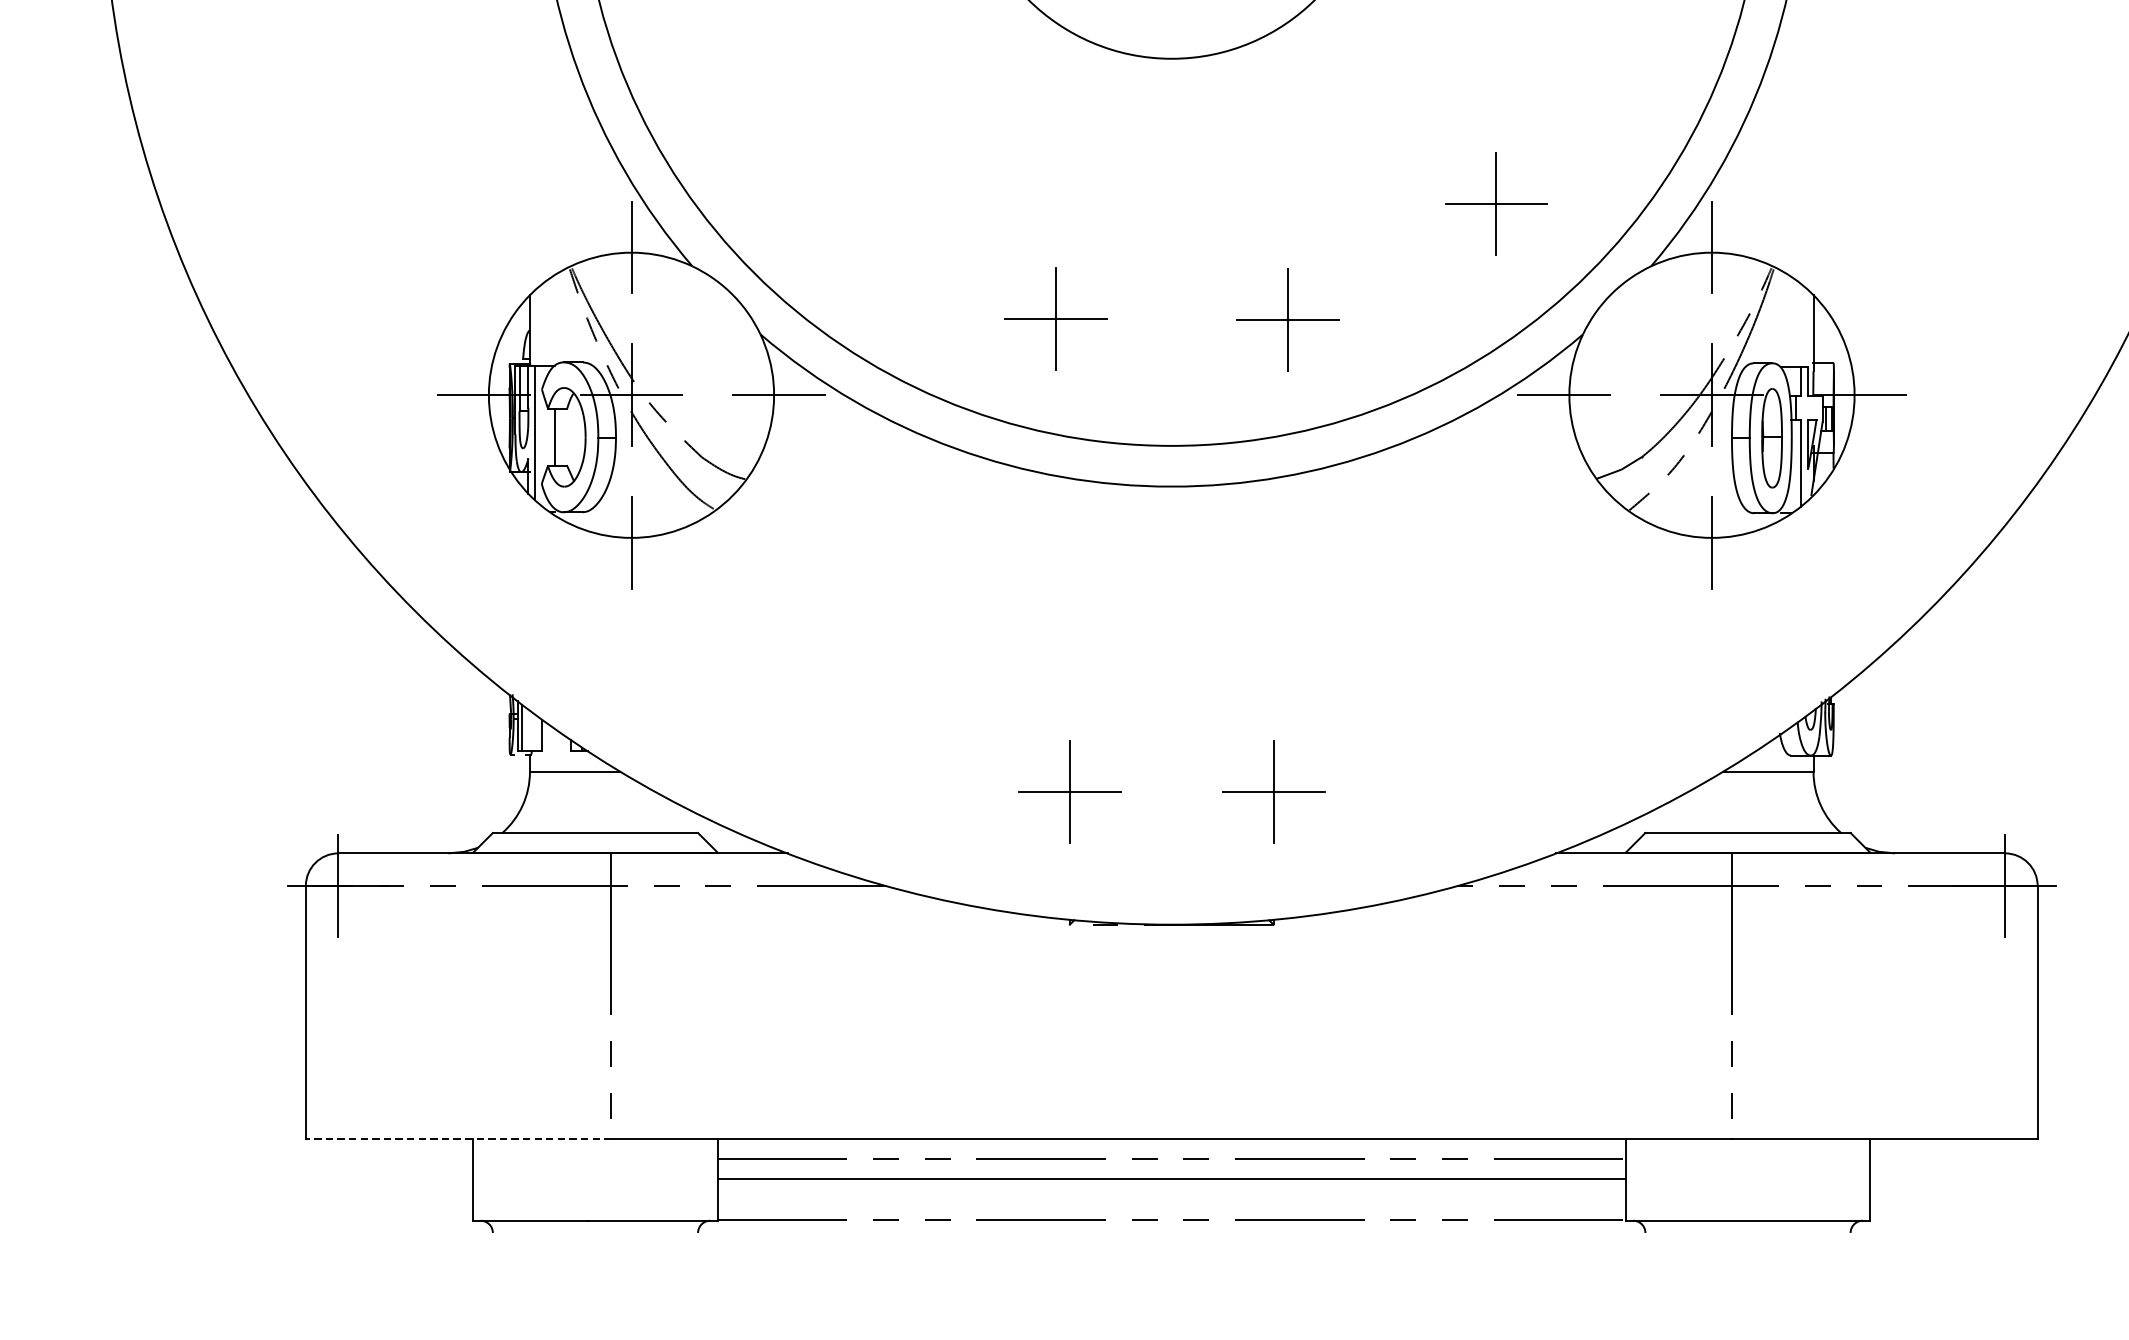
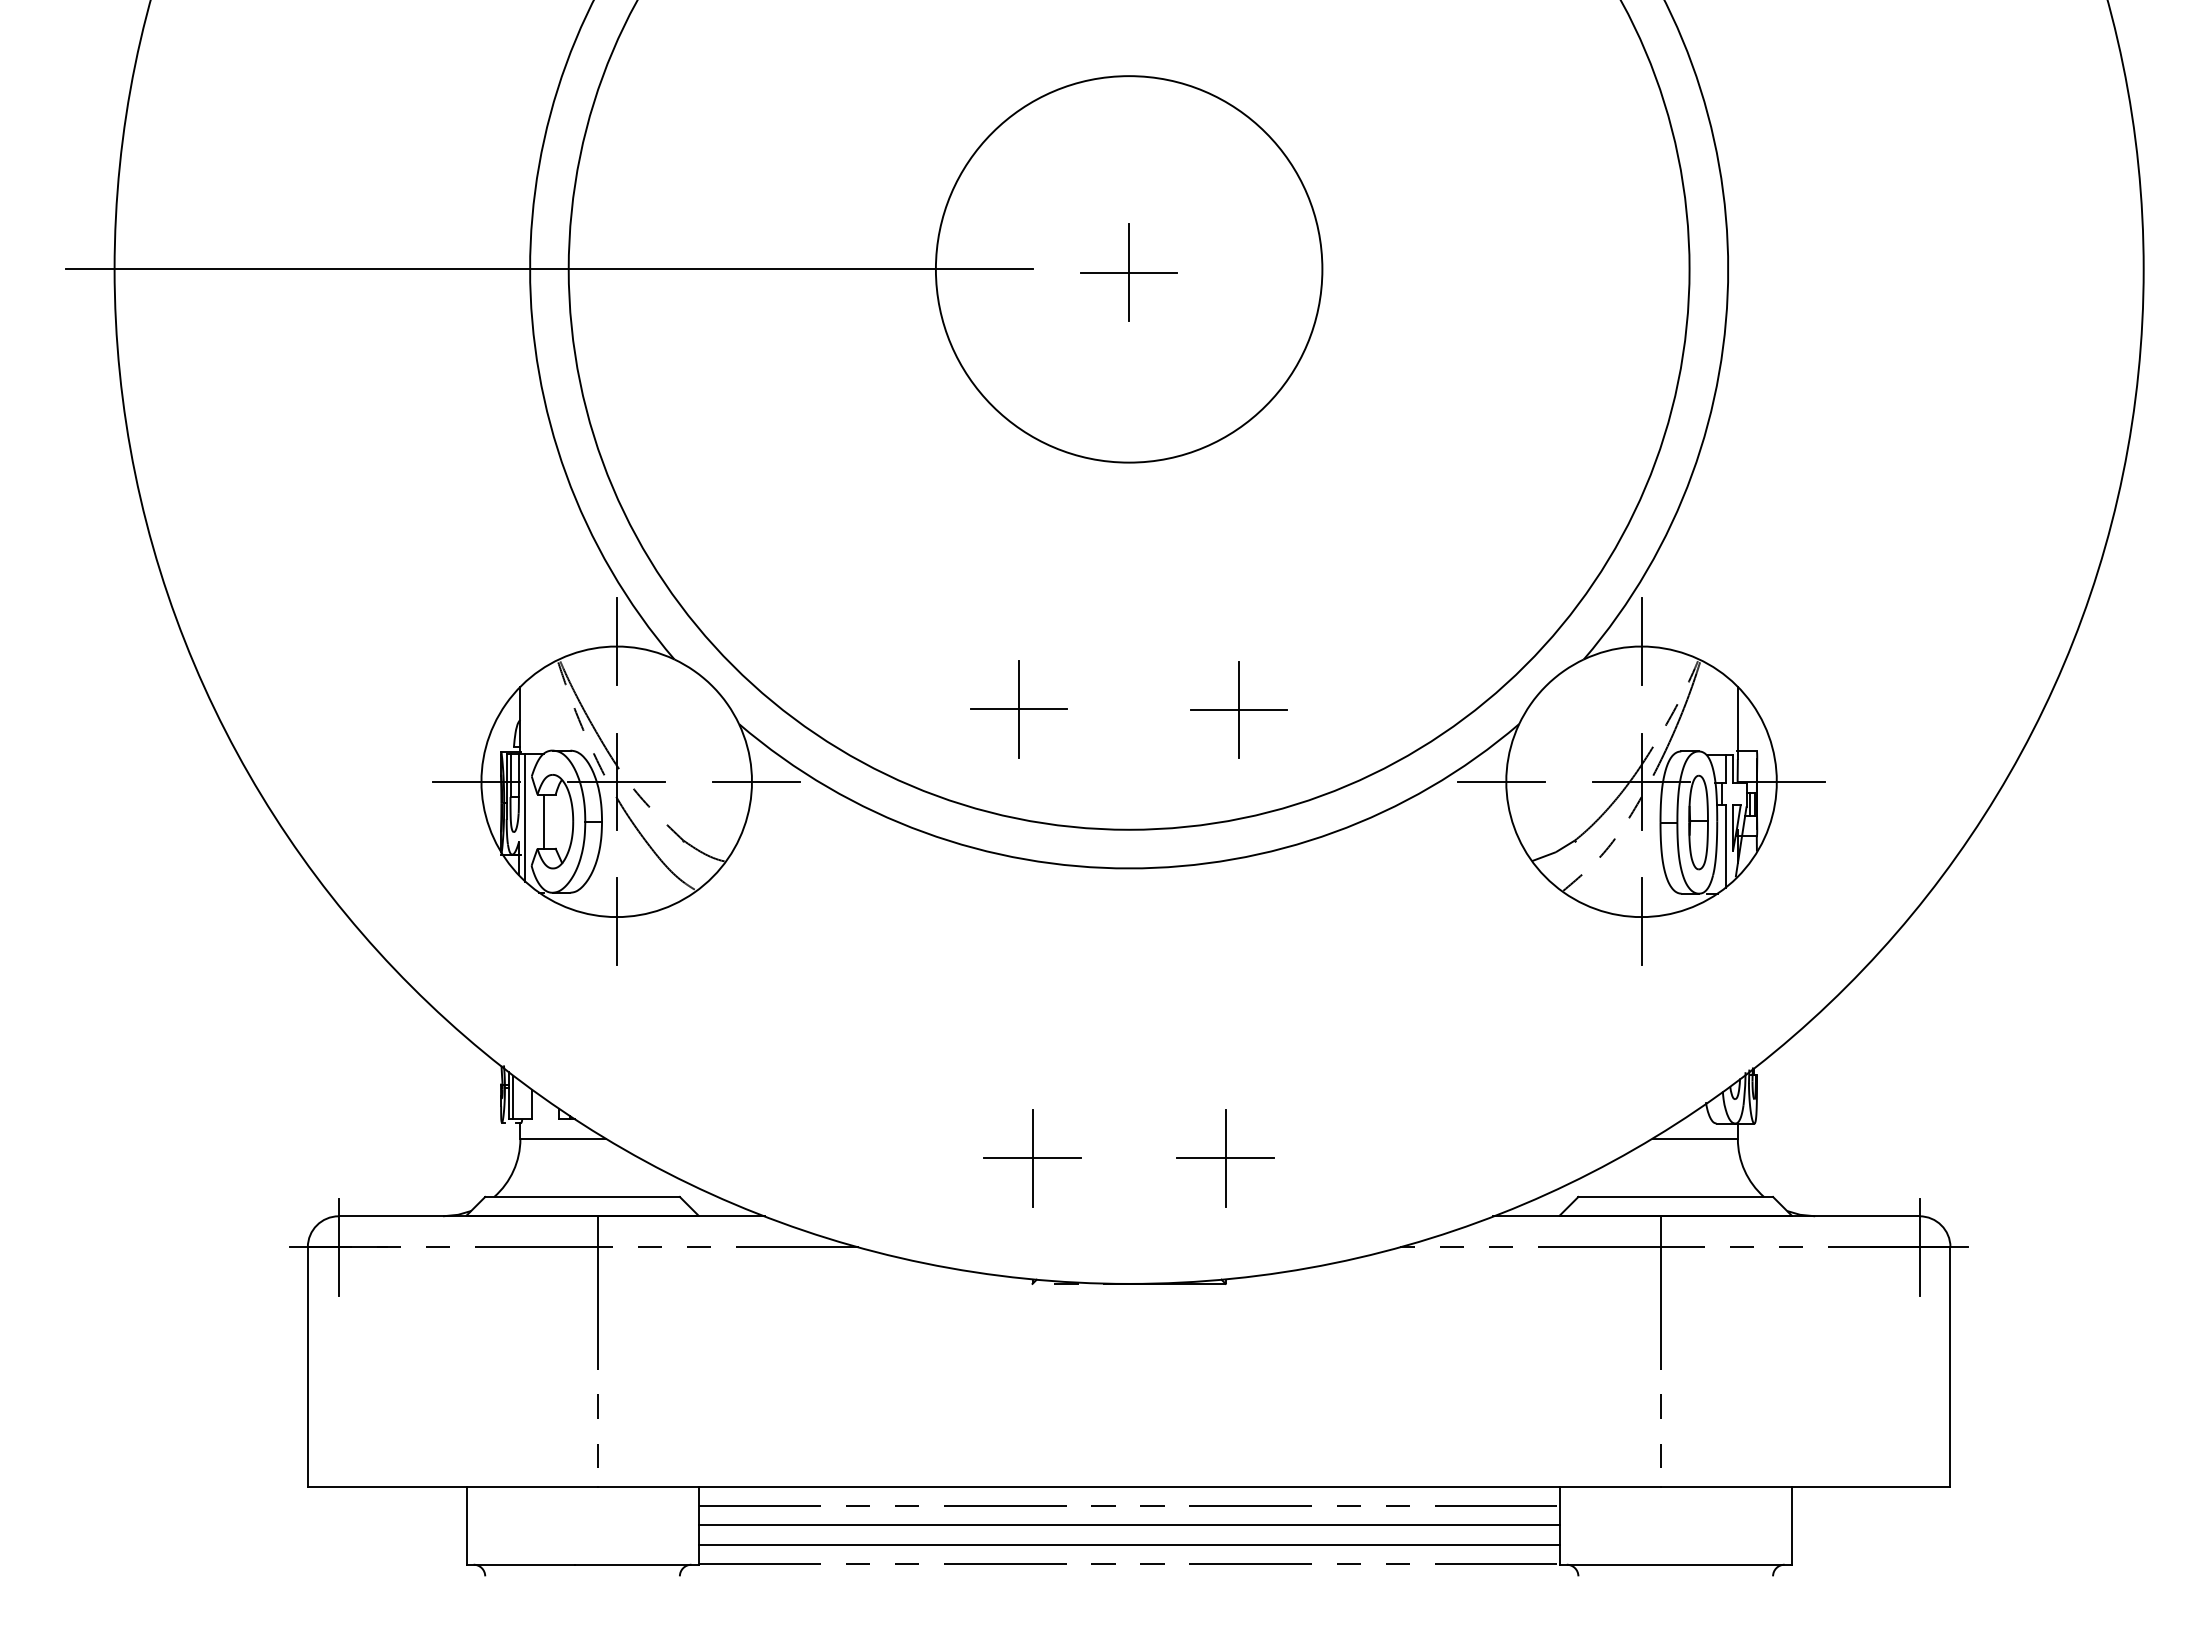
part: (1495, 203) -> (1436, 599), removed
line: (458, 1138) -> (452, 1486), dashed -> solid
line: (1171, 1199) -> (1128, 1544), added

